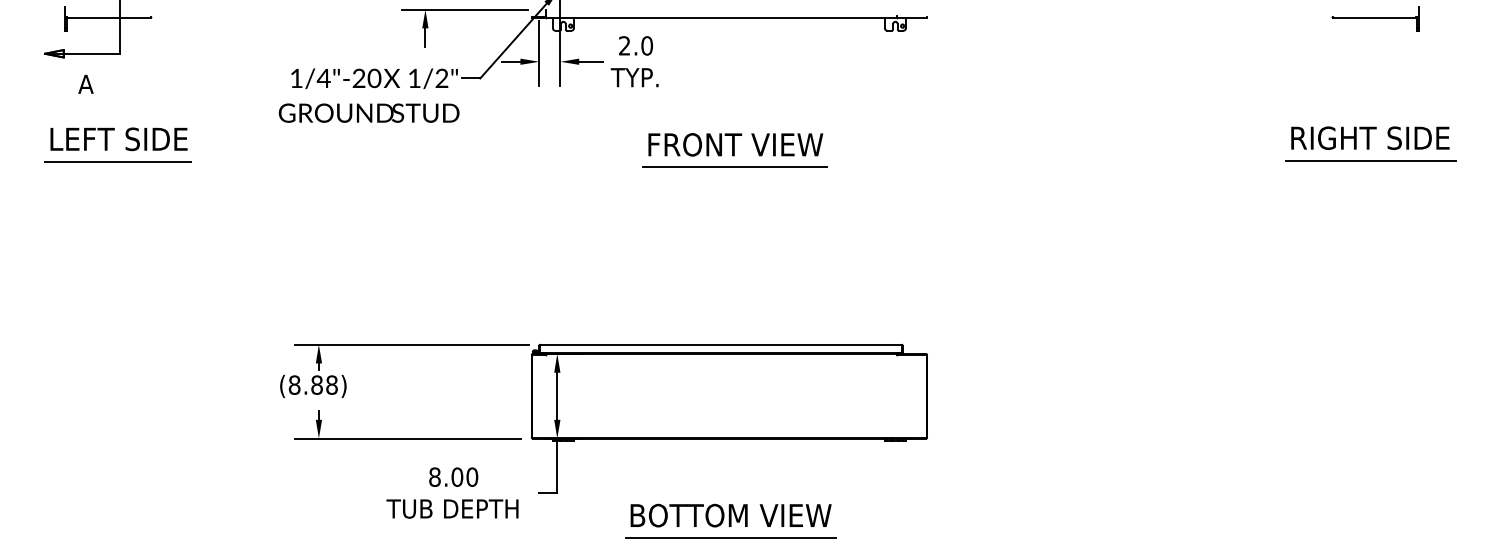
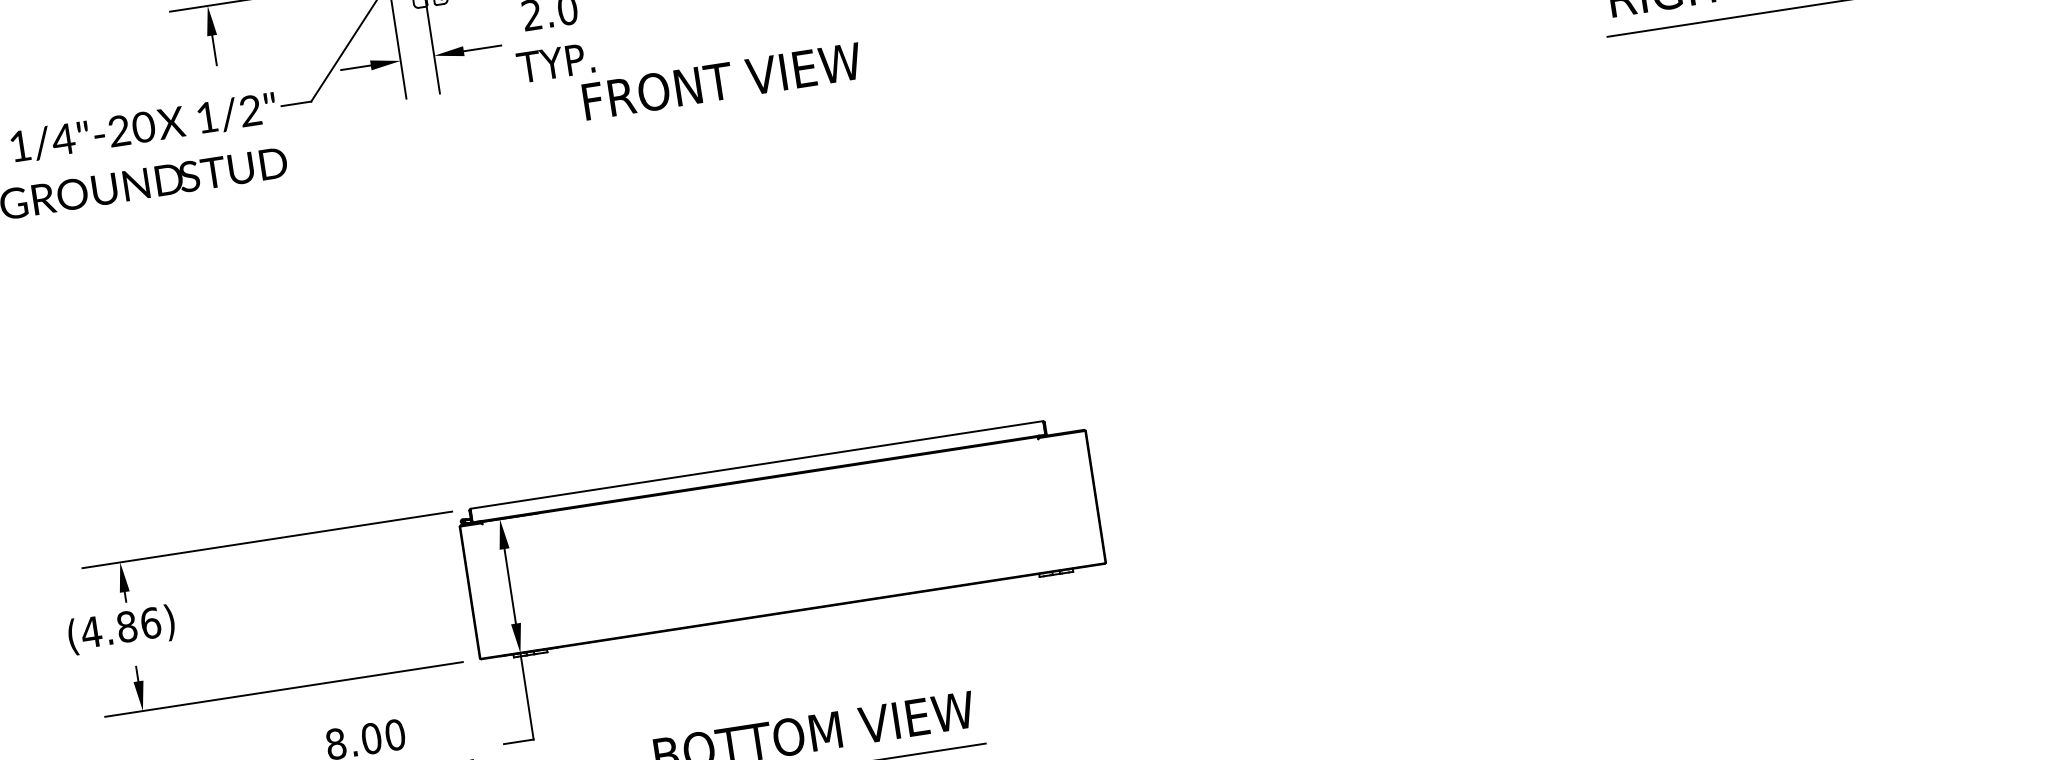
text: (735, 144) -> (721, 81), moved
line: (735, 167) -> (737, 180), removed
text: (312, 384) -> (119, 626), (8.88) -> (4.86)

